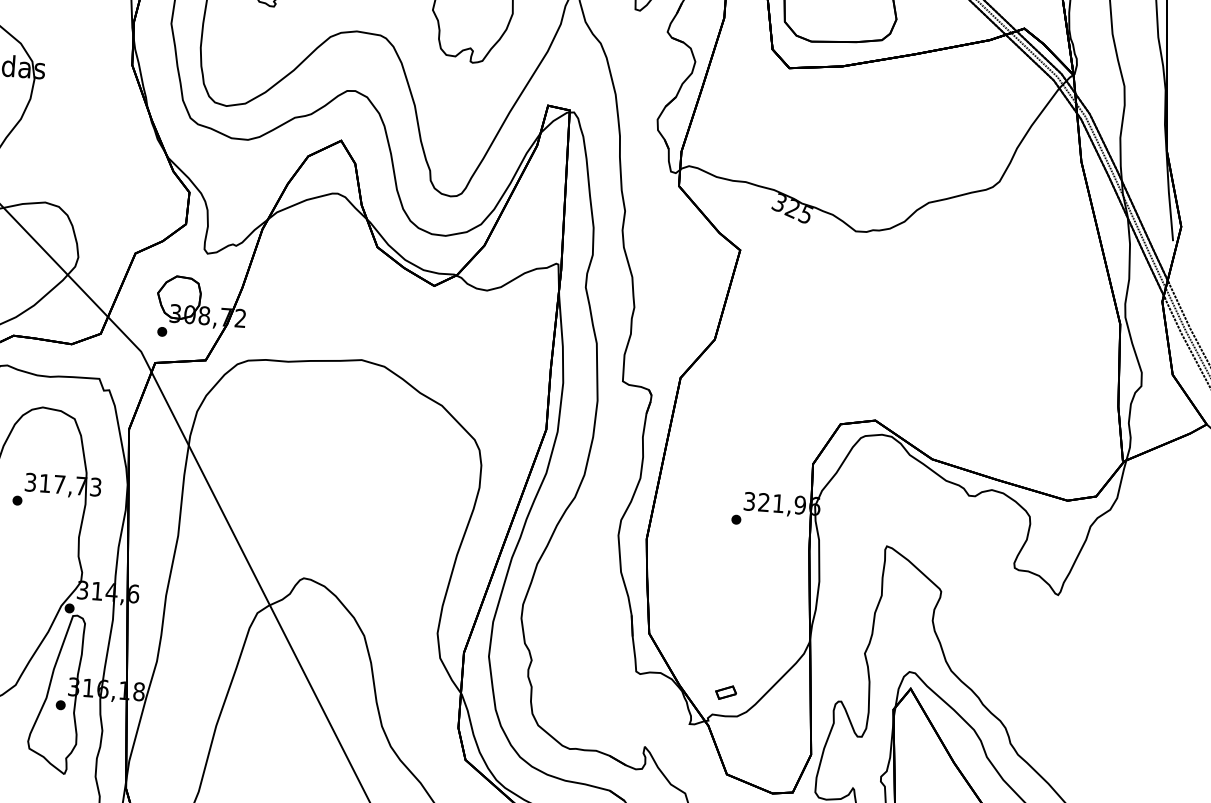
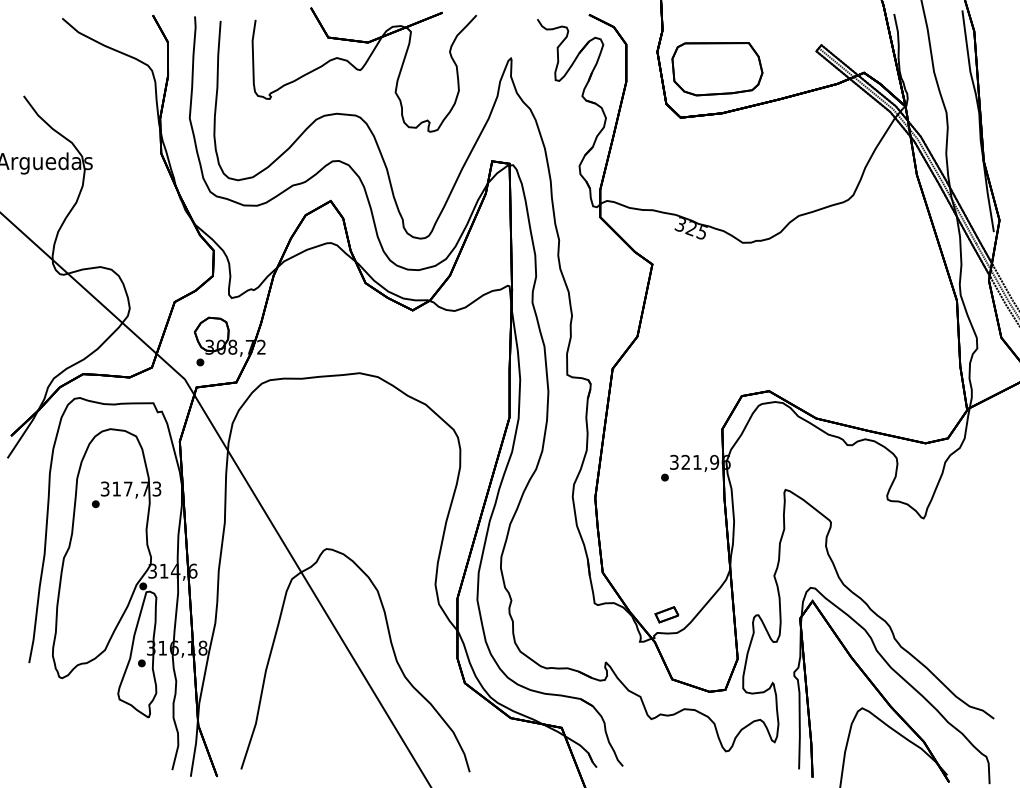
part: (725, 692) -> (666, 614), size x1.43

